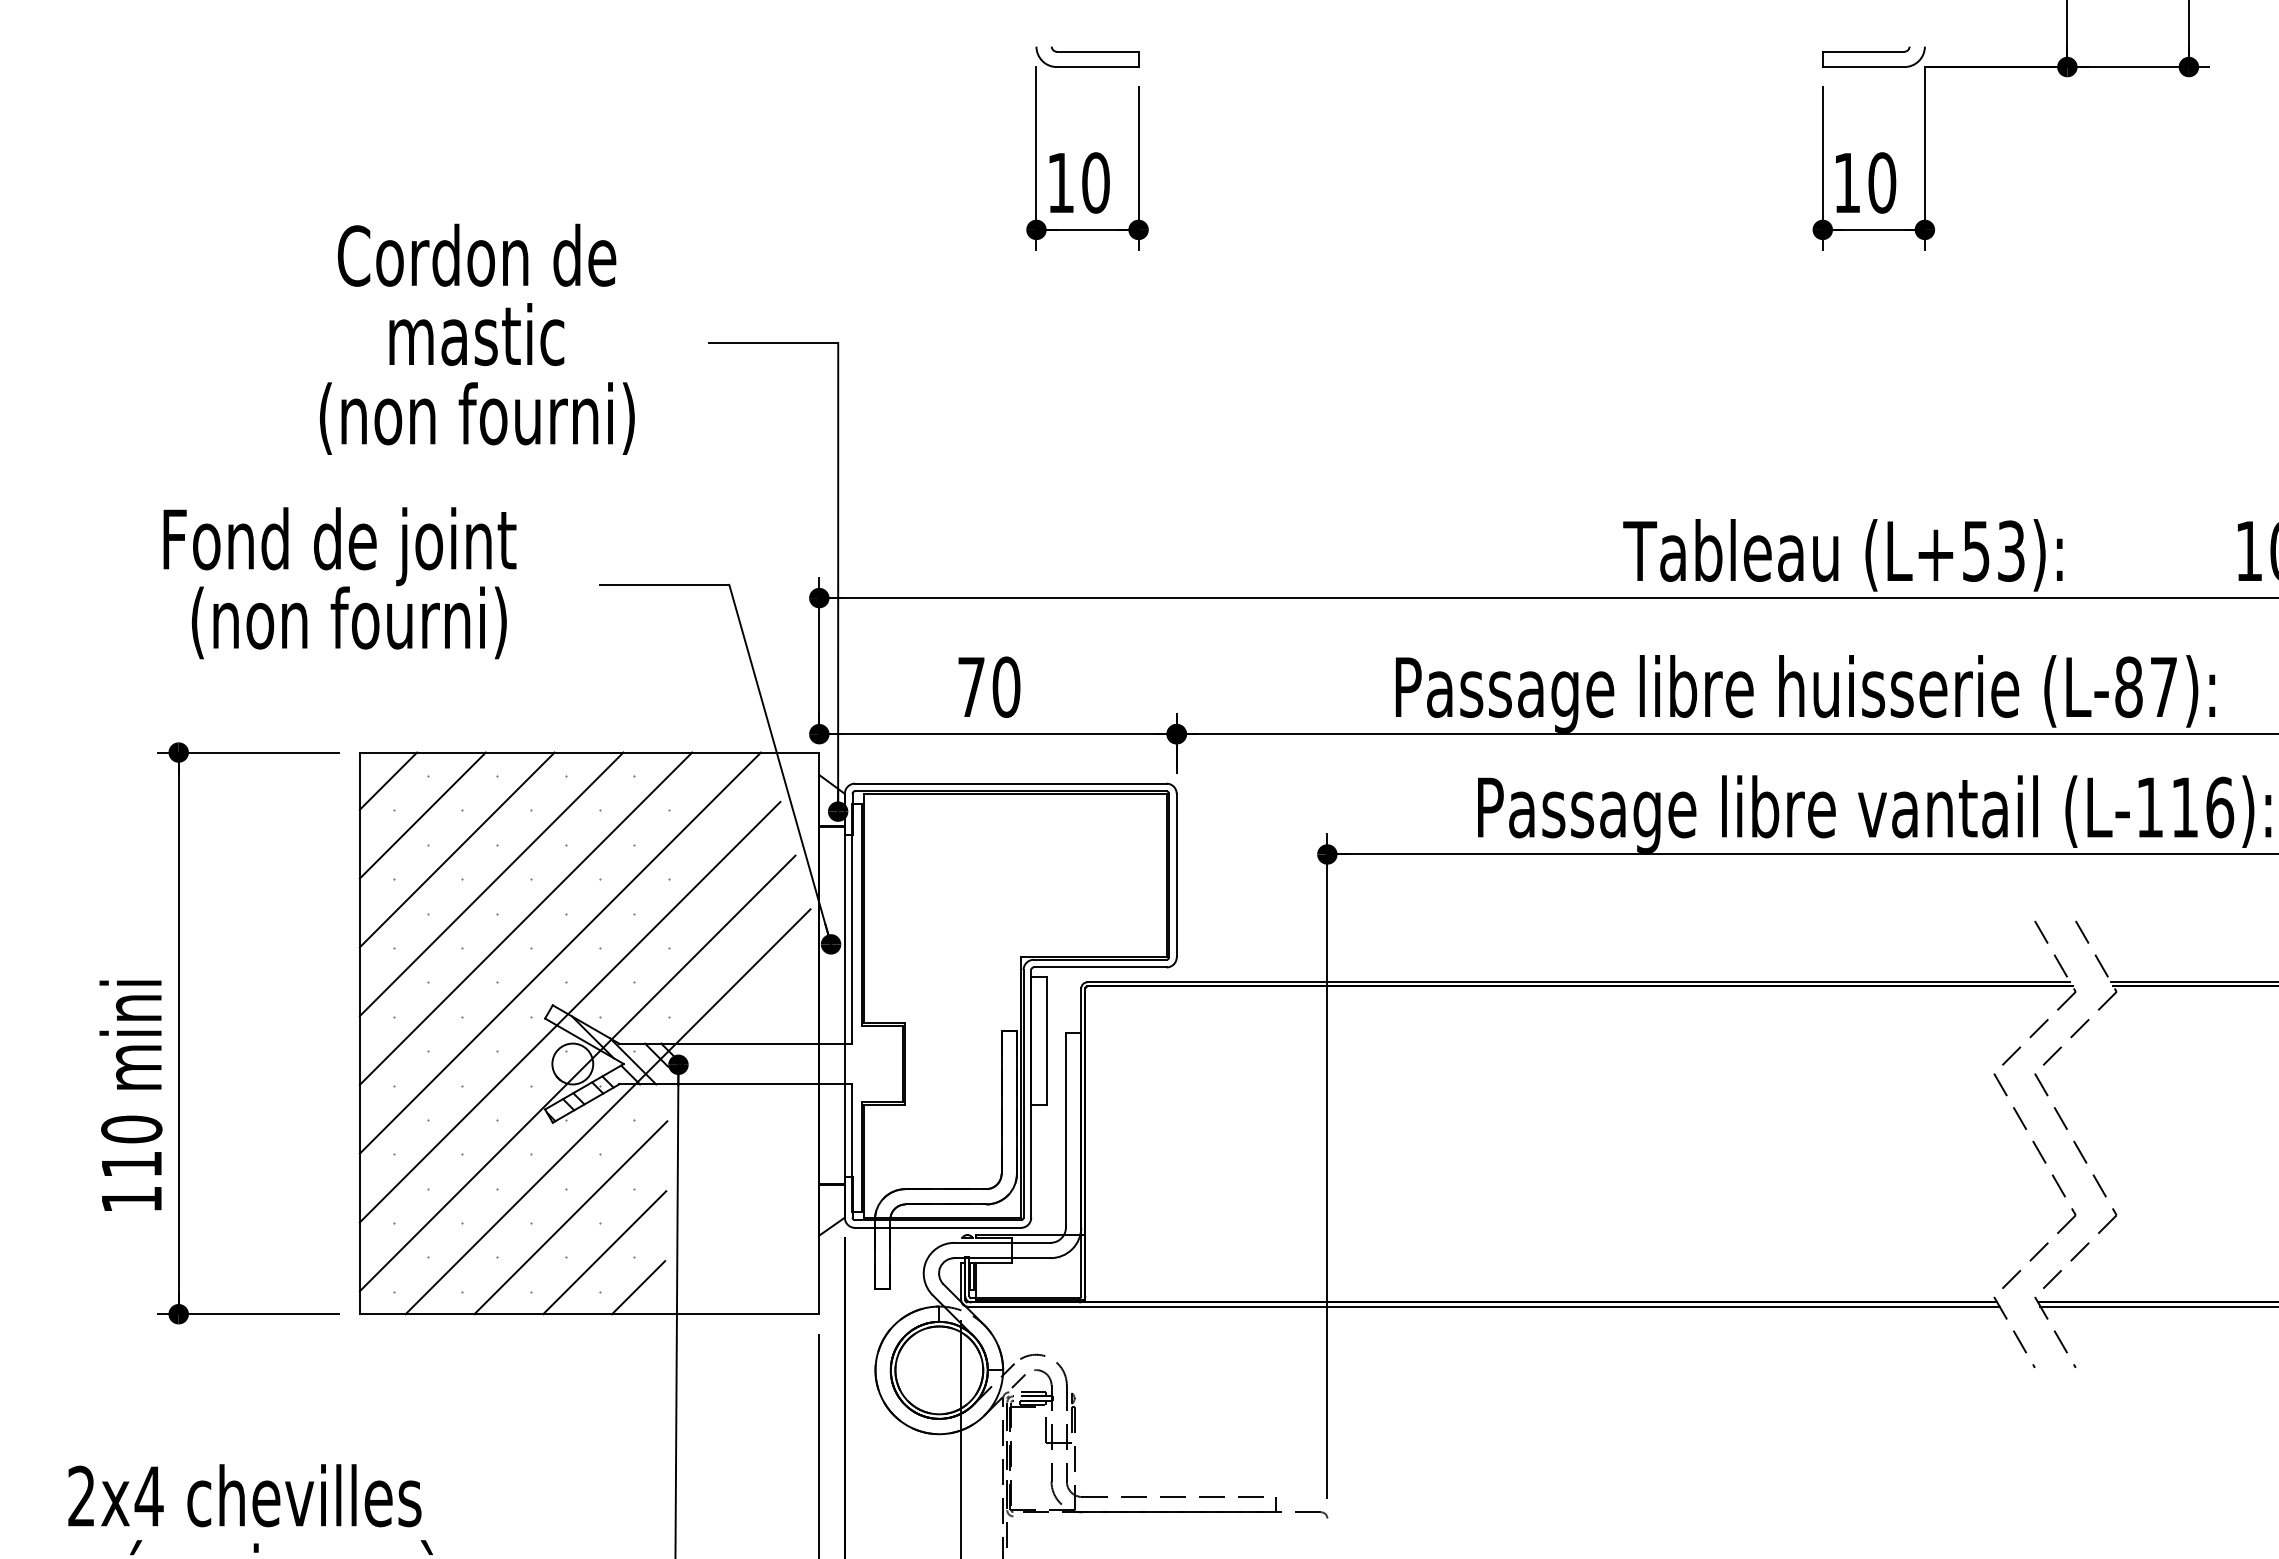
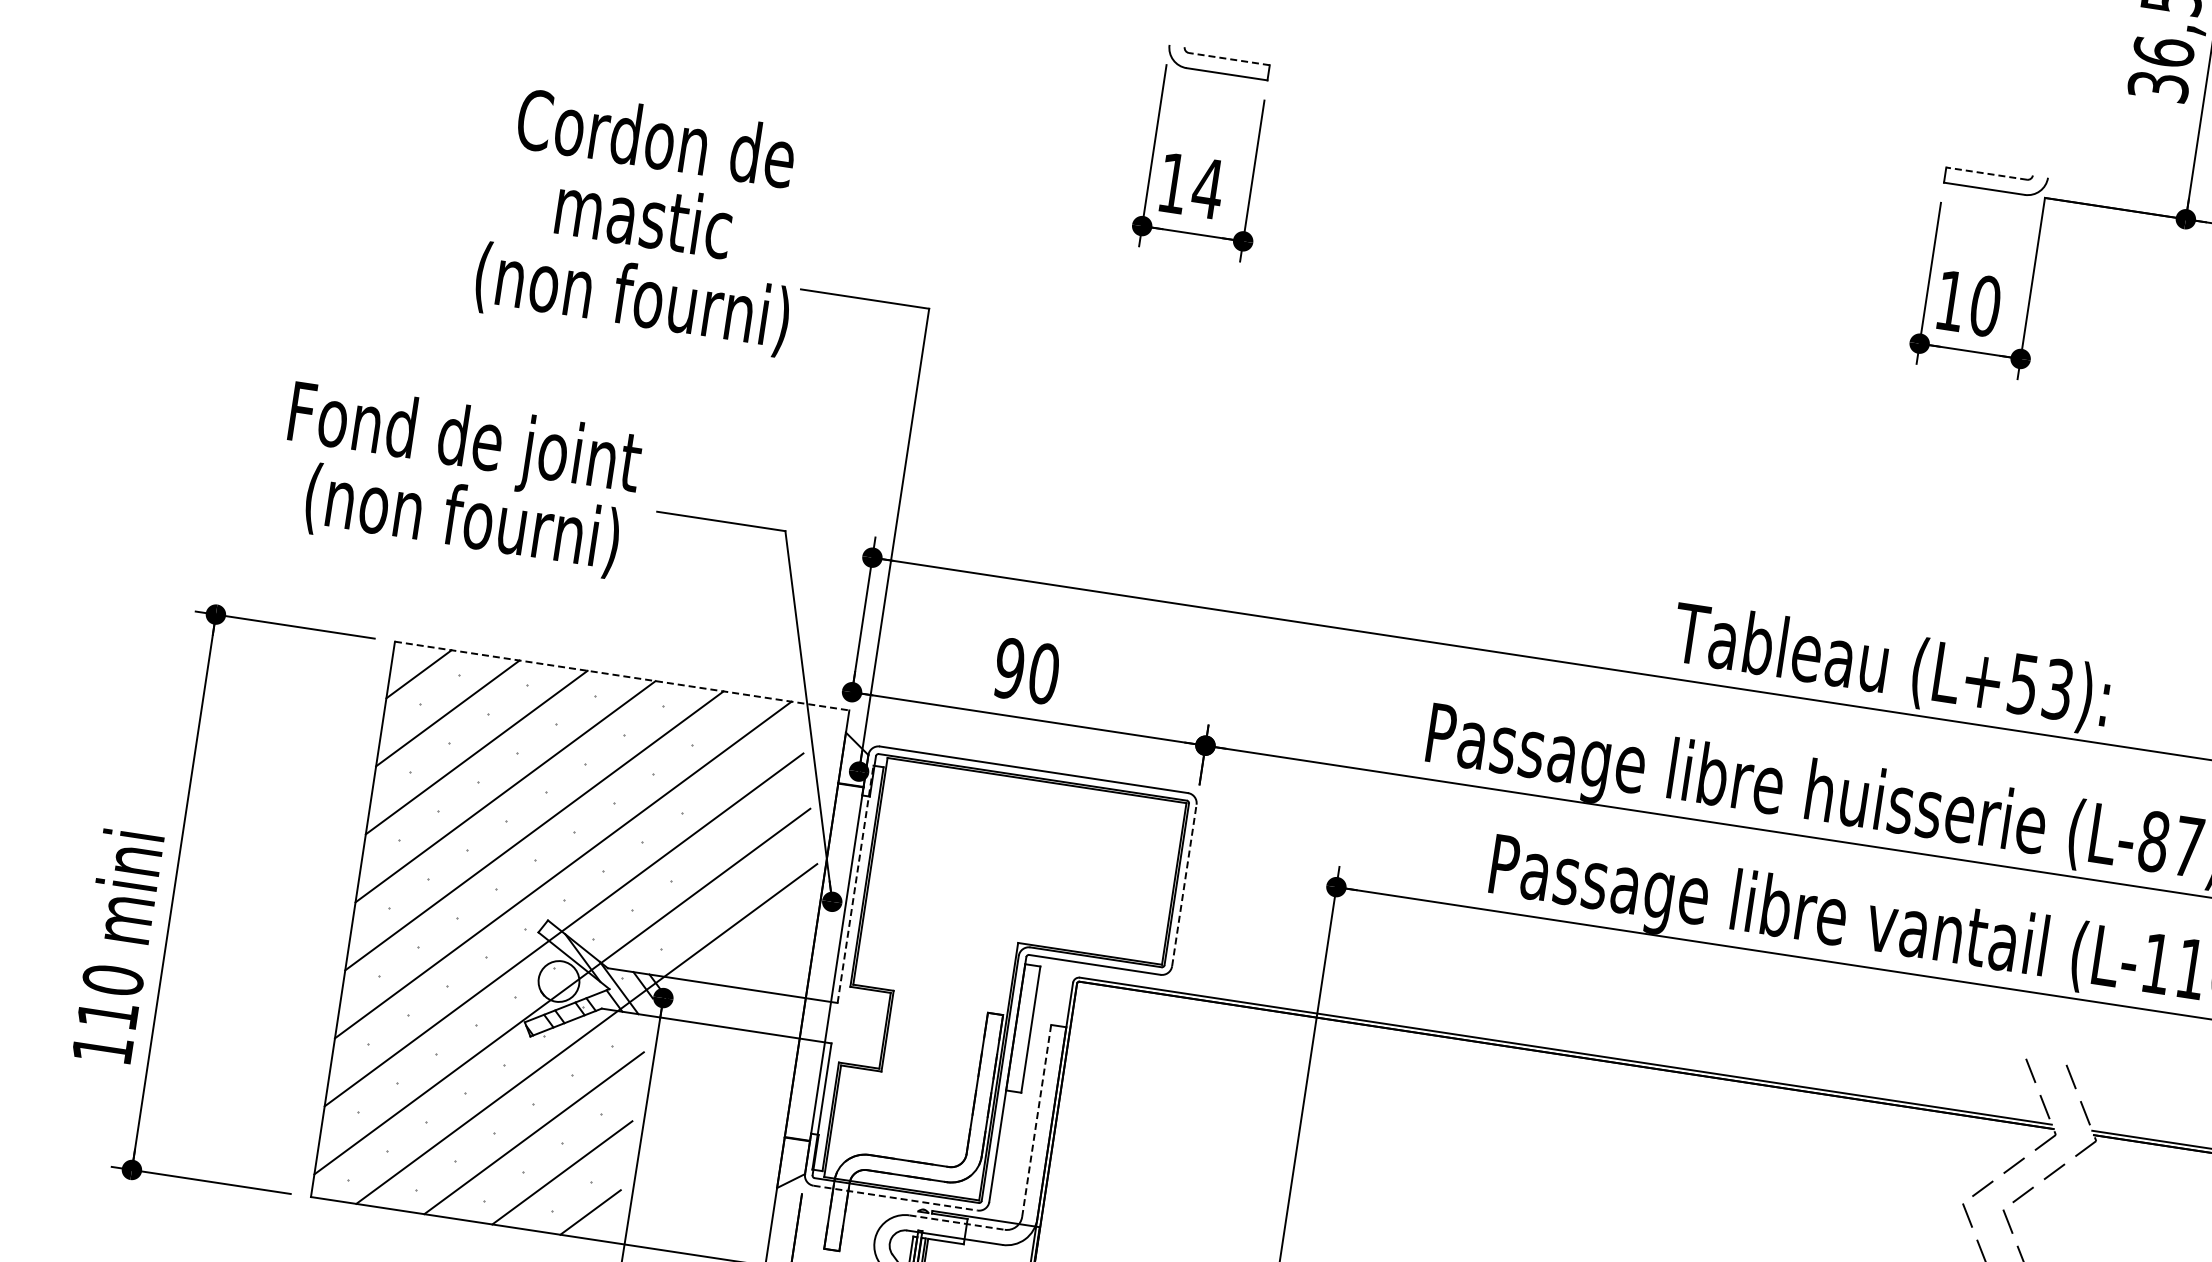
line: (1097, 51) -> (1229, 58), solid -> dashed
line: (1863, 51) -> (1986, 173), solid -> dashed
text: (1095, 182) -> (1207, 188), 10 -> 14
text: (477, 338) -> (644, 220), moved
text: (339, 583) -> (458, 480), moved
text: (971, 687) -> (1009, 668), 70 -> 90
line: (589, 752) -> (622, 675), solid -> dashed
line: (1176, 875) -> (1184, 885), solid -> dashed
line: (851, 923) -> (855, 884), solid -> dashed
line: (1065, 1129) -> (1036, 1119), solid -> dashed
line: (938, 1227) -> (896, 1197), solid -> dashed
line: (1002, 1242) -> (957, 1222), solid -> dashed

